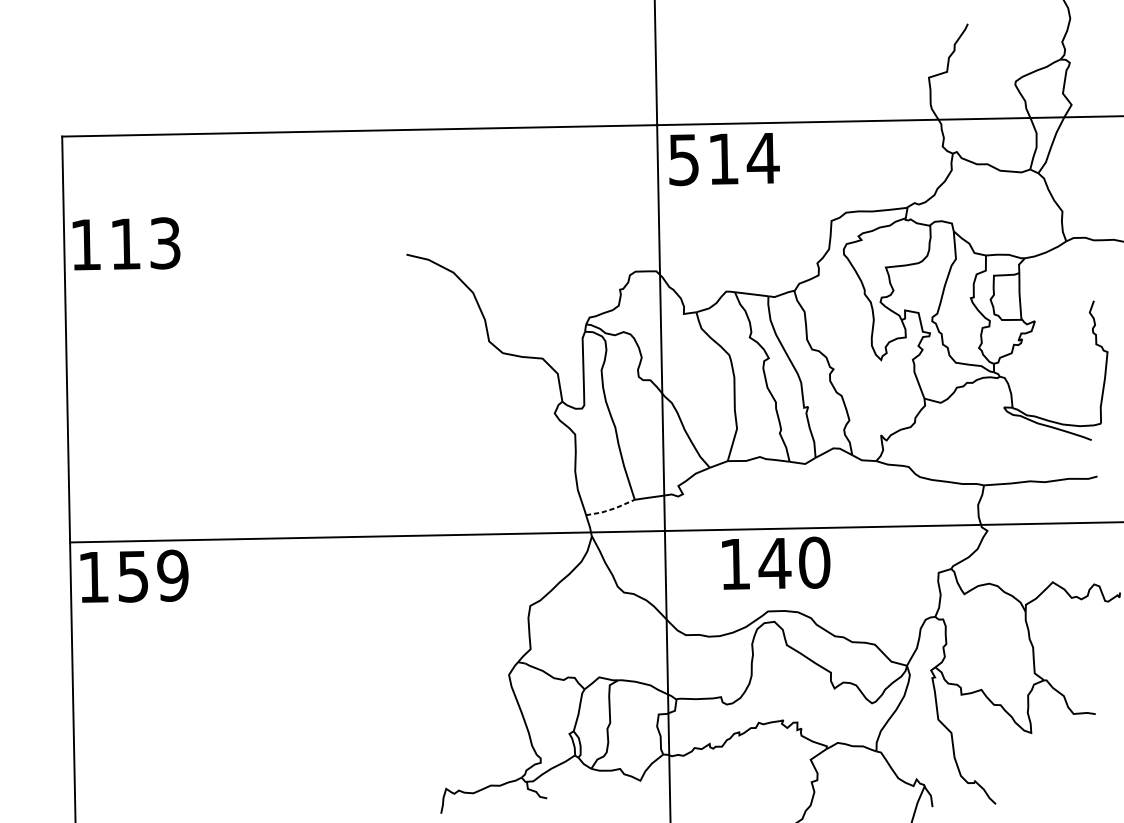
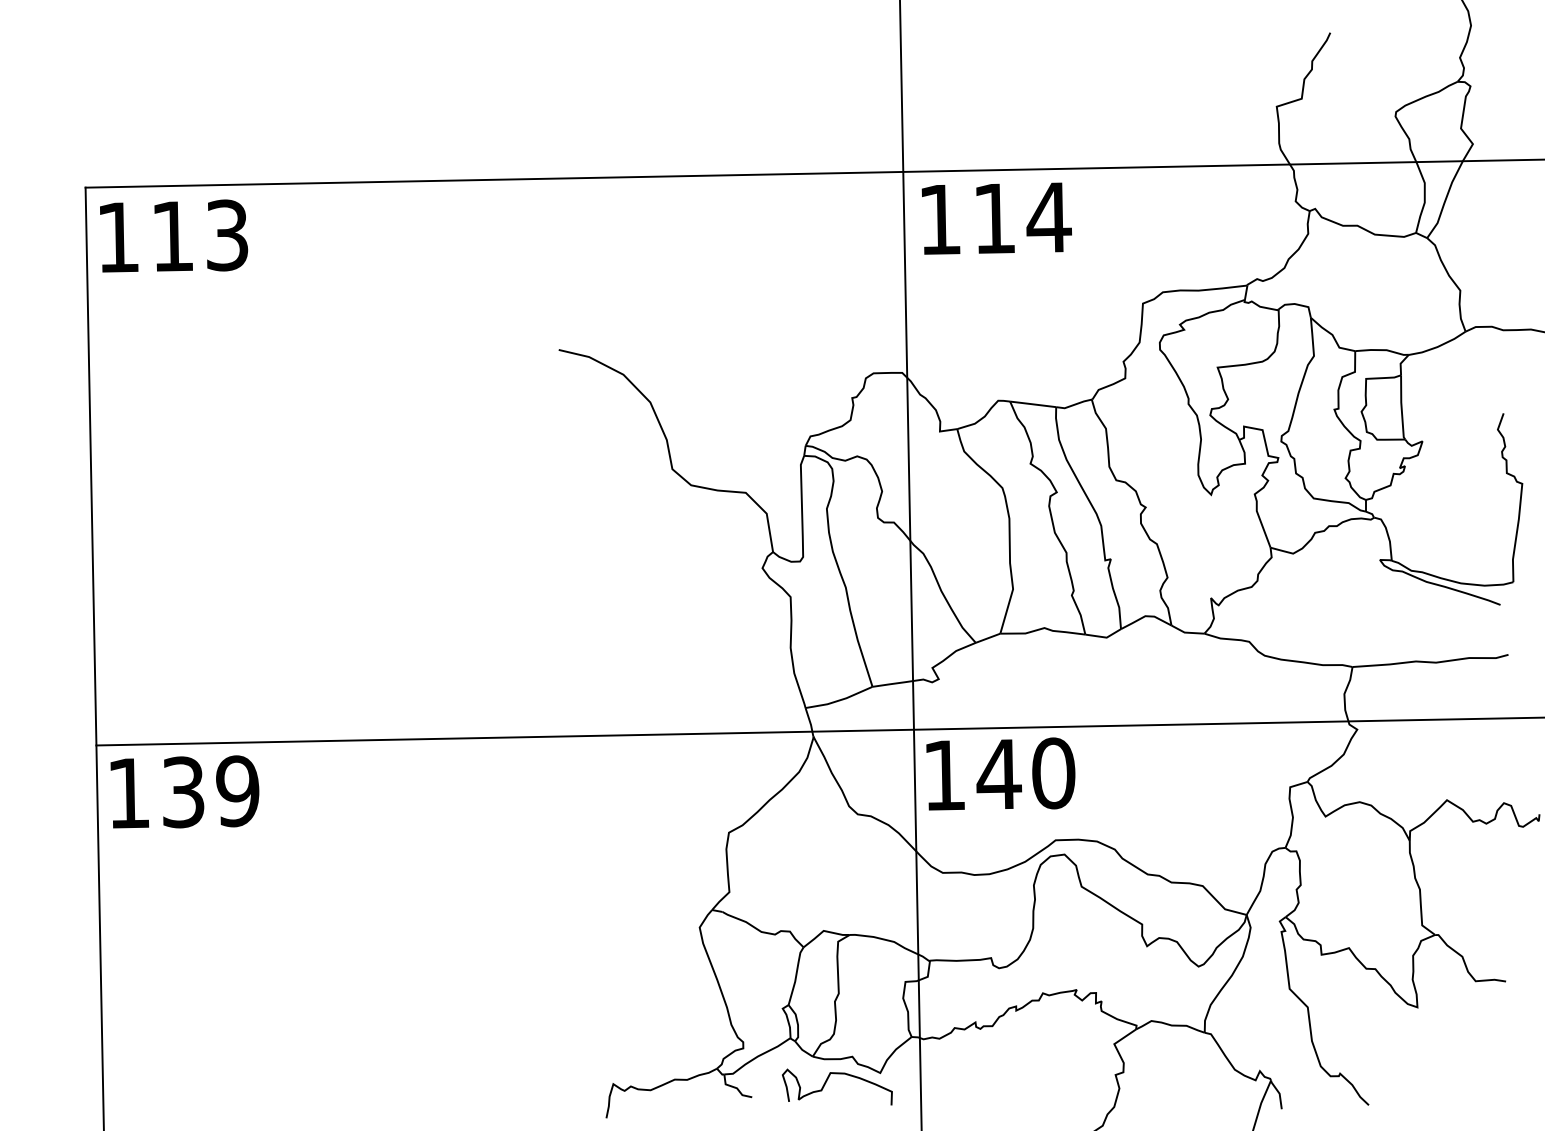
text: (684, 159) -> (940, 219), 514 -> 114
text: (126, 243) -> (174, 235), moved
line: (610, 509) -> (839, 700), dashed -> solid
text: (775, 562) -> (1000, 773), moved
text: (133, 575) -> (183, 791), 159 -> 139
curve: (602, 786) -> (827, 1081), added

